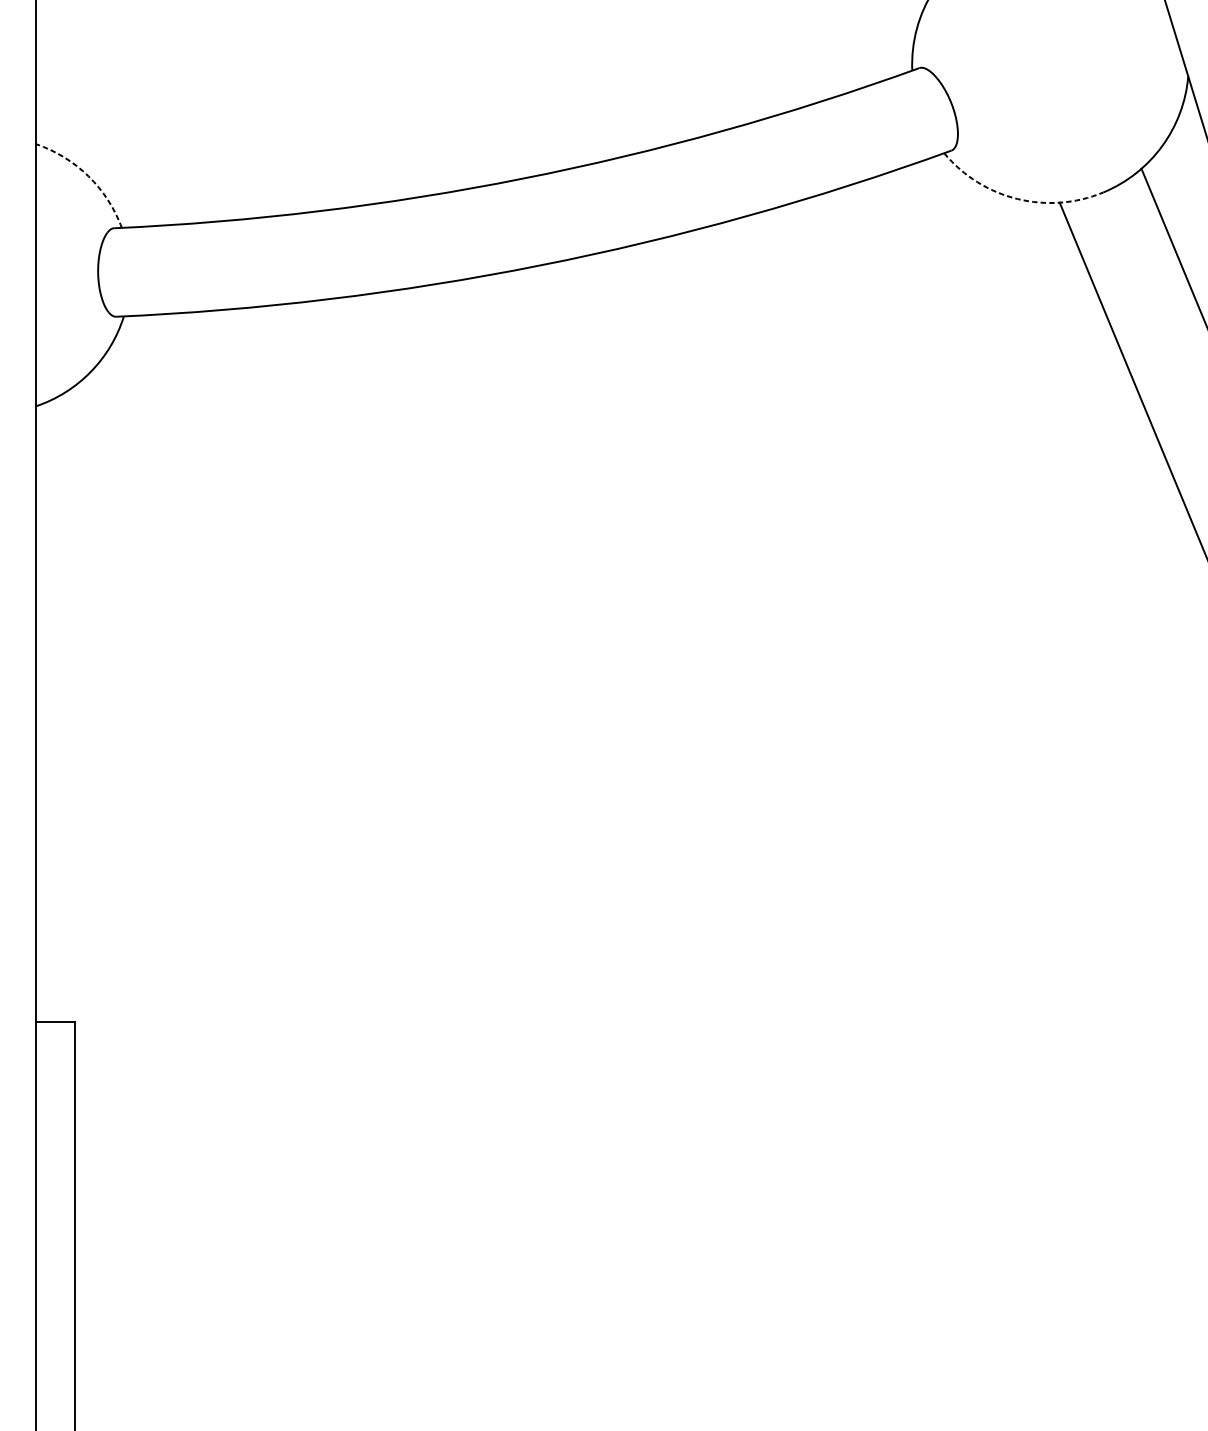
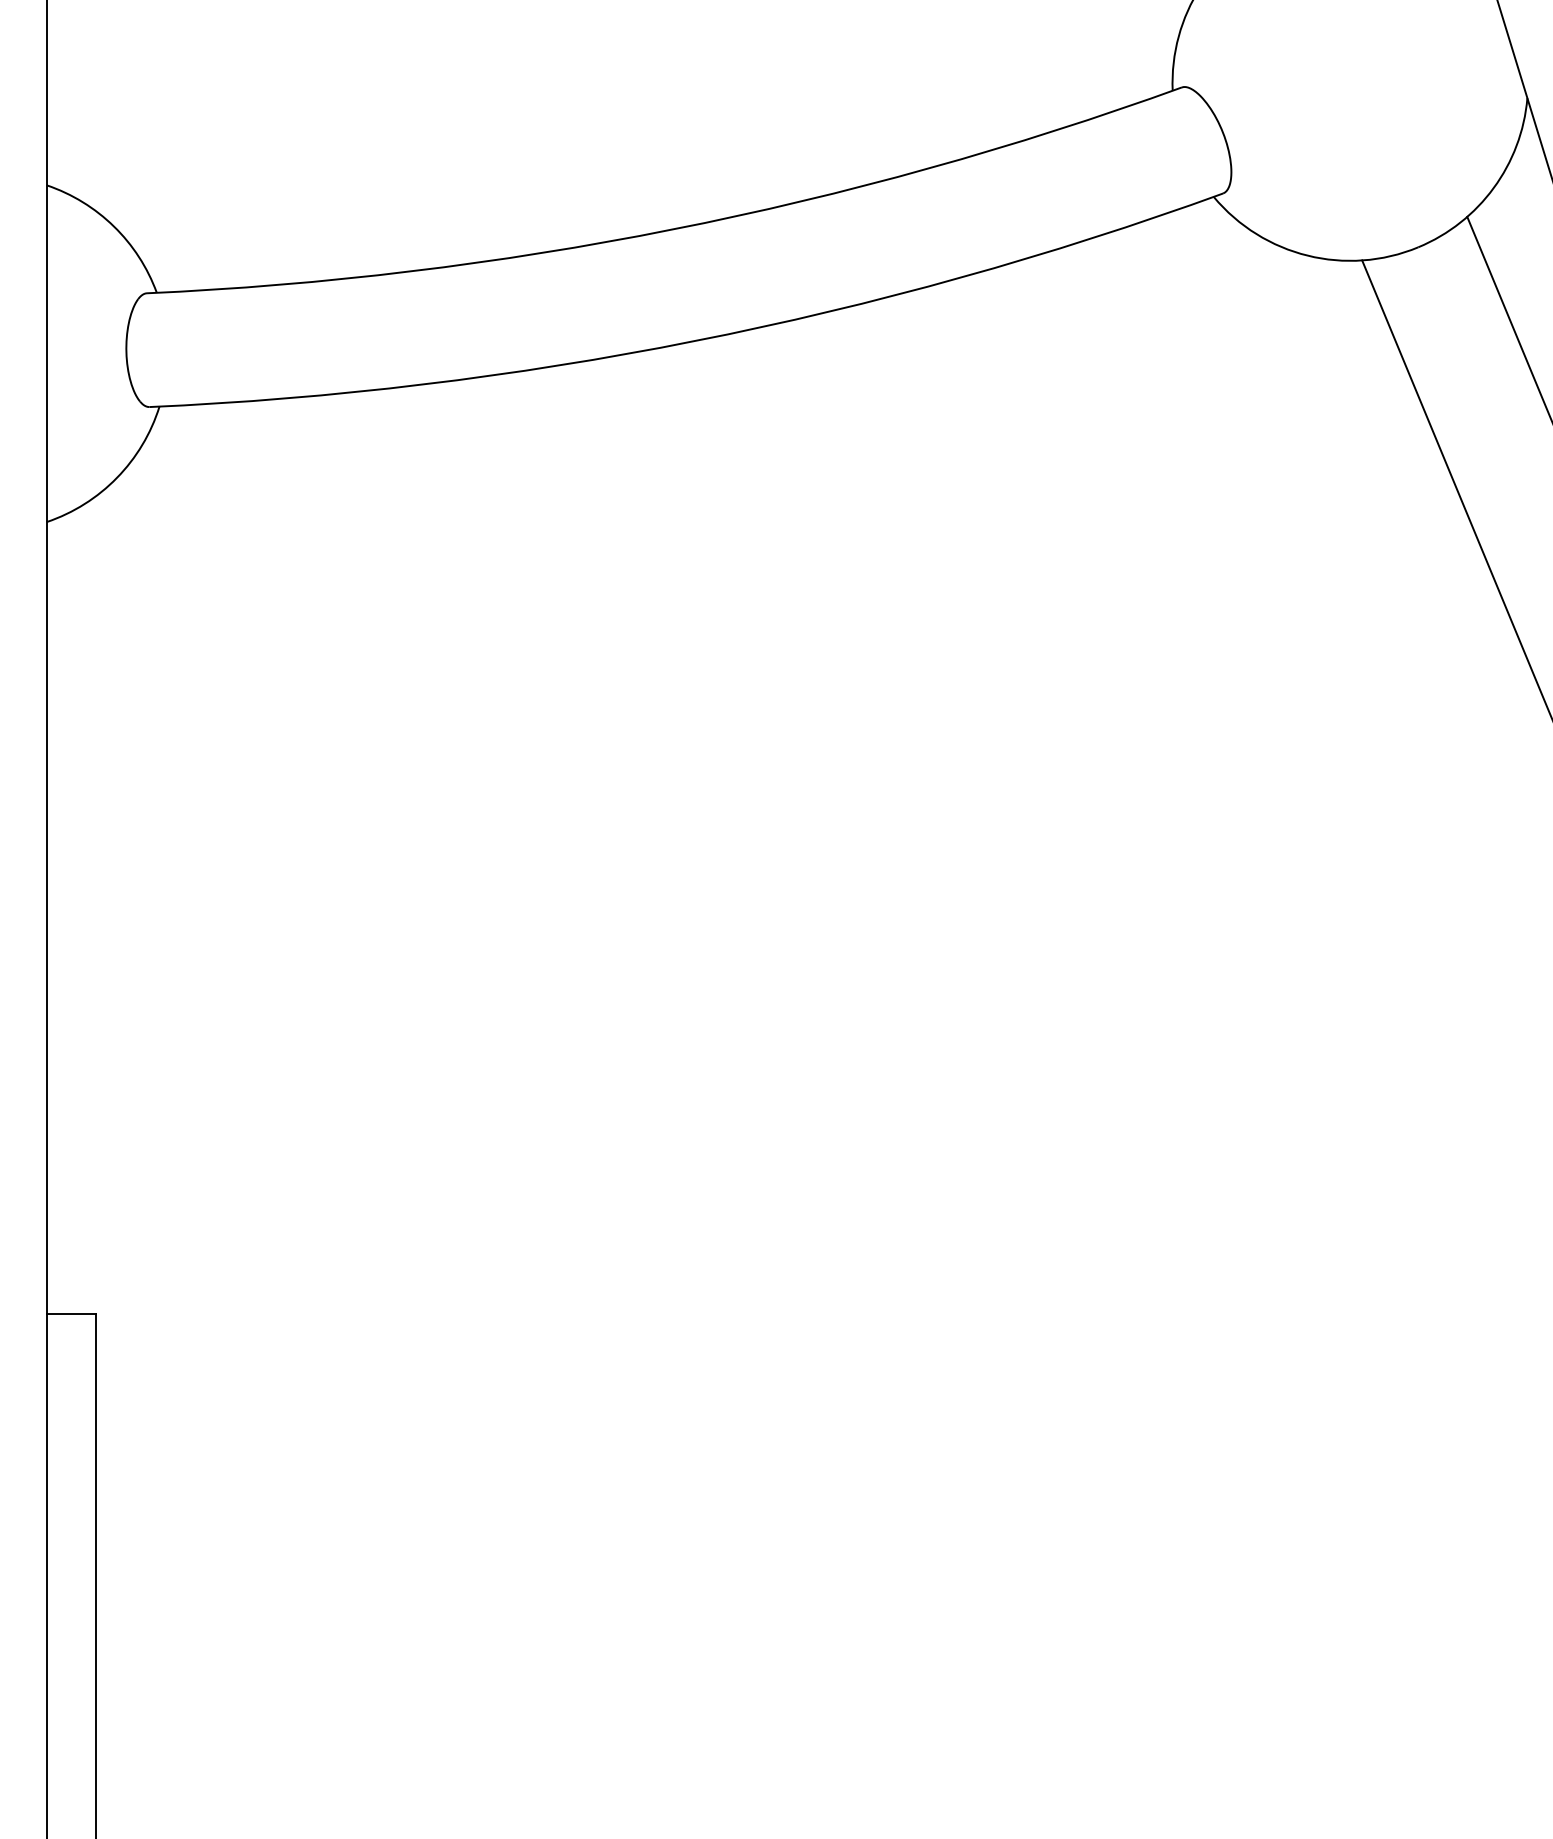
arc: (88, 176) -> (114, 226), dashed -> solid
arc: (1017, 198) -> (1307, 255), dashed -> solid

